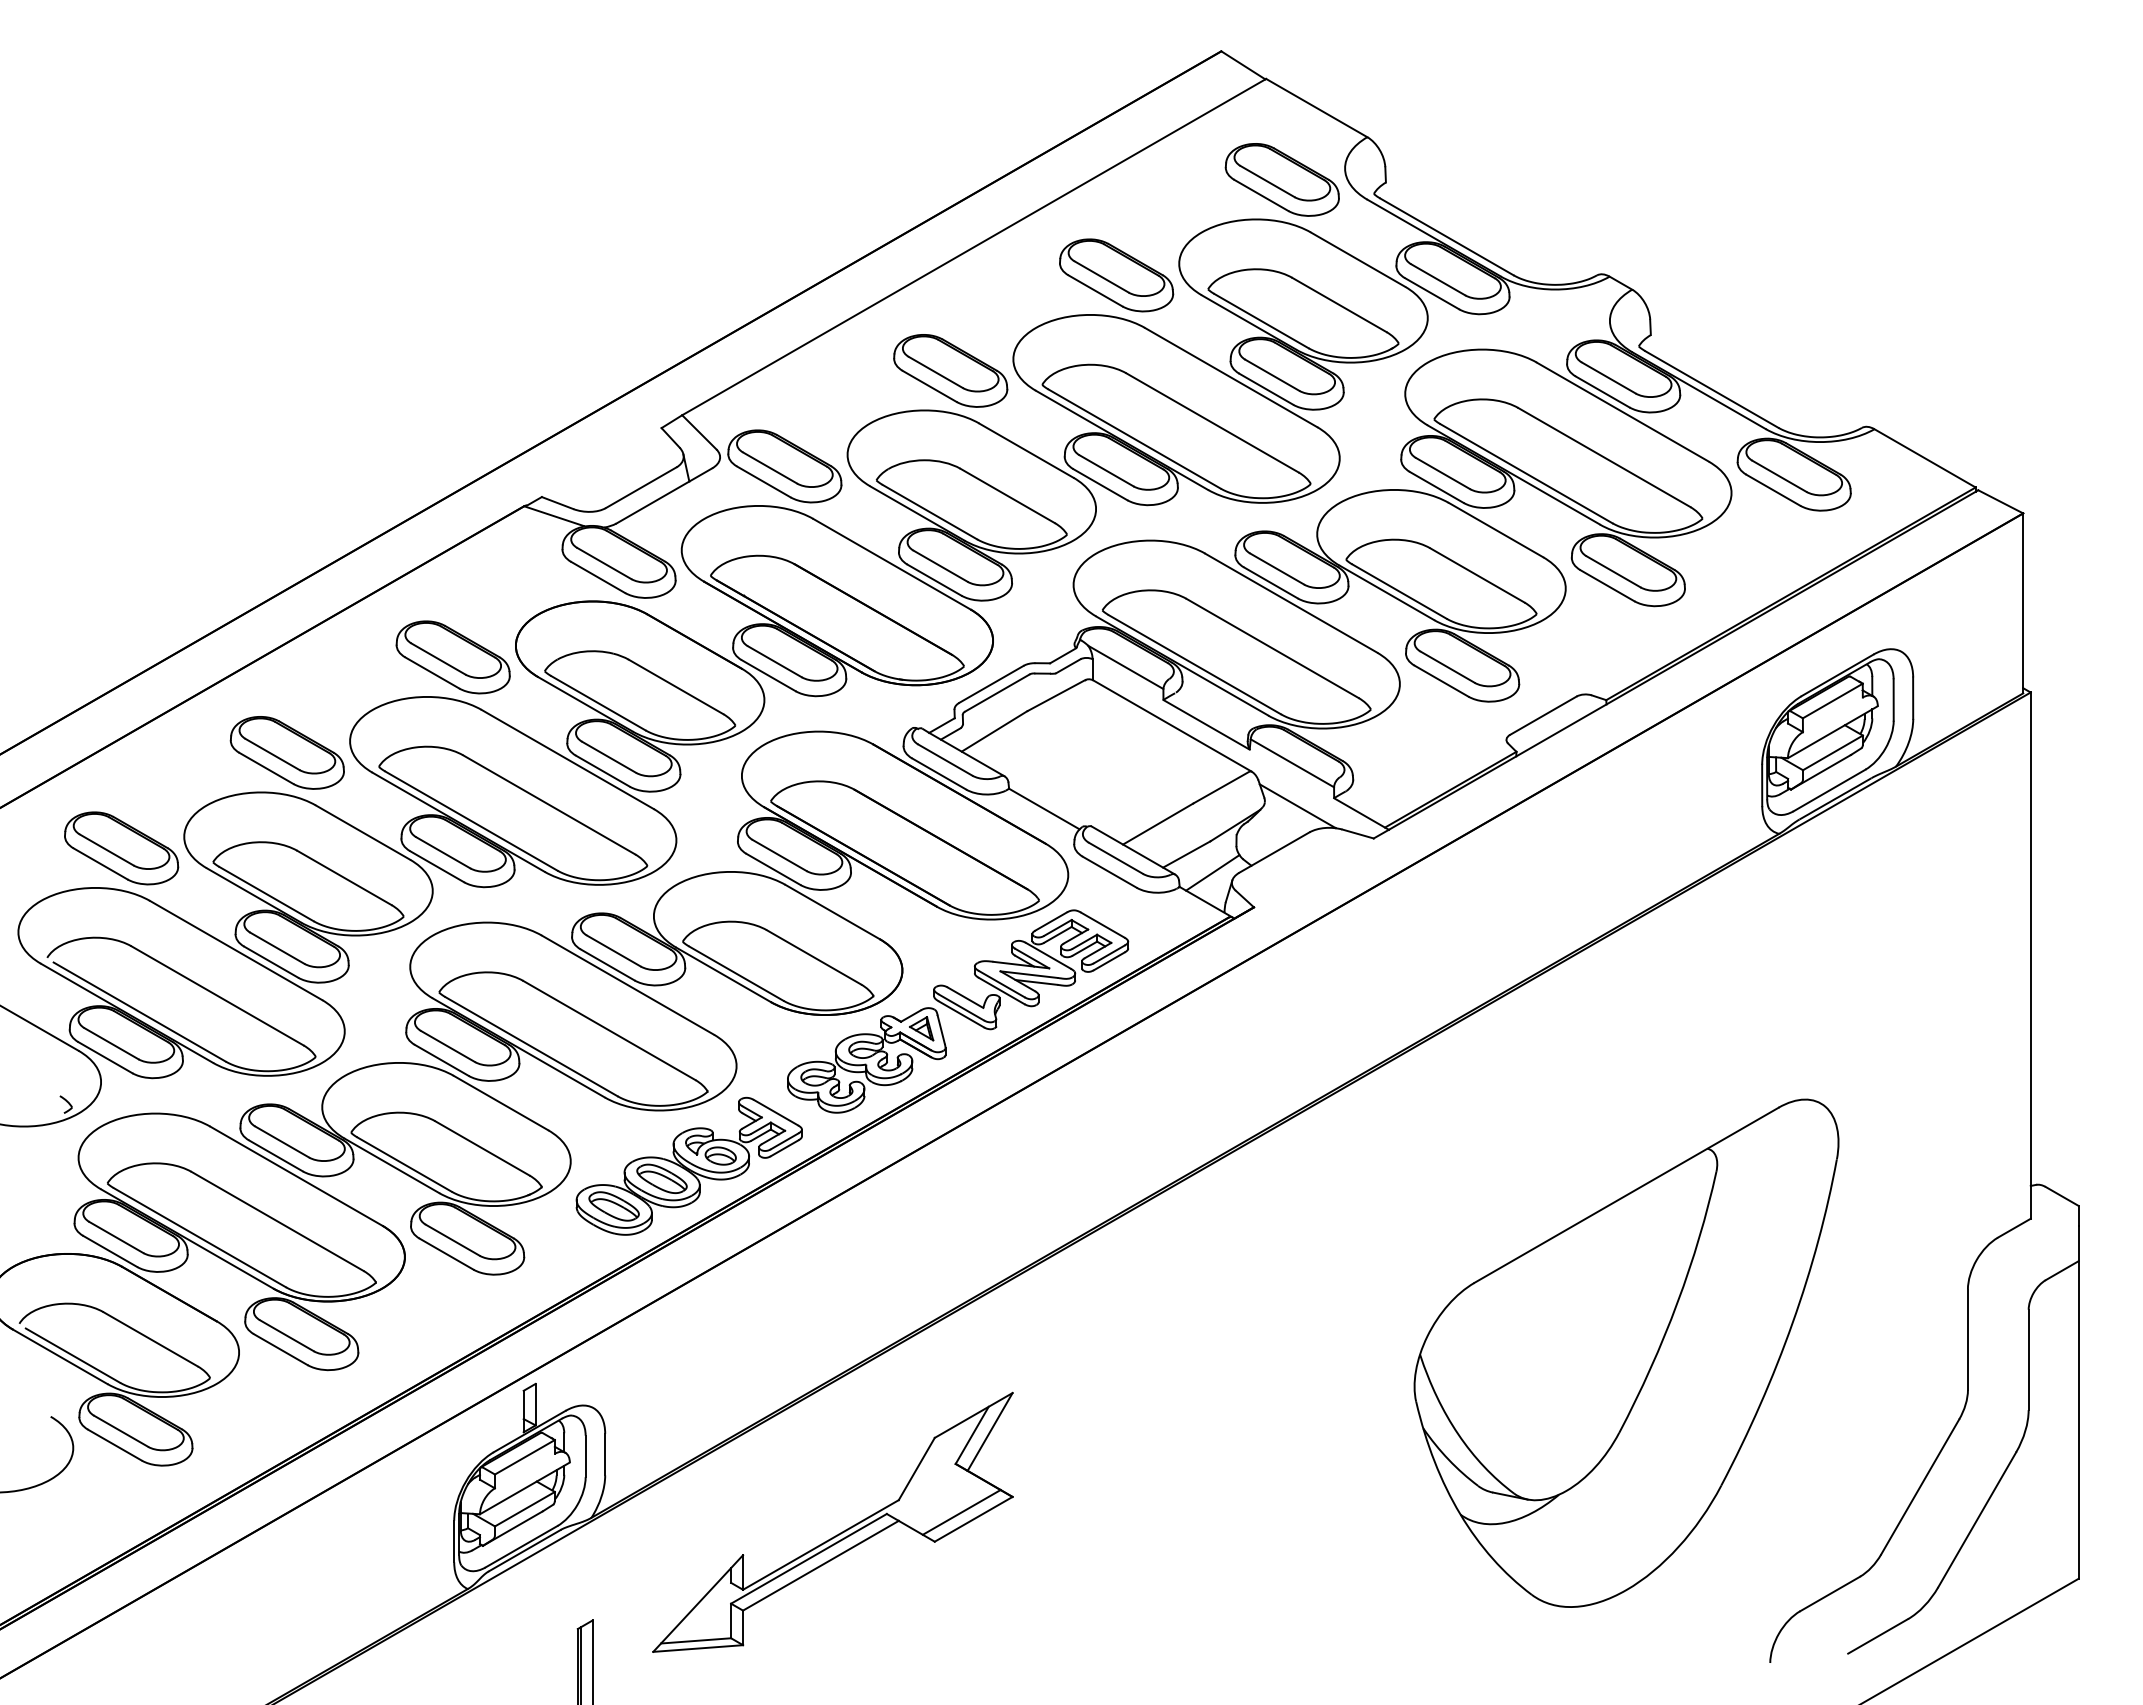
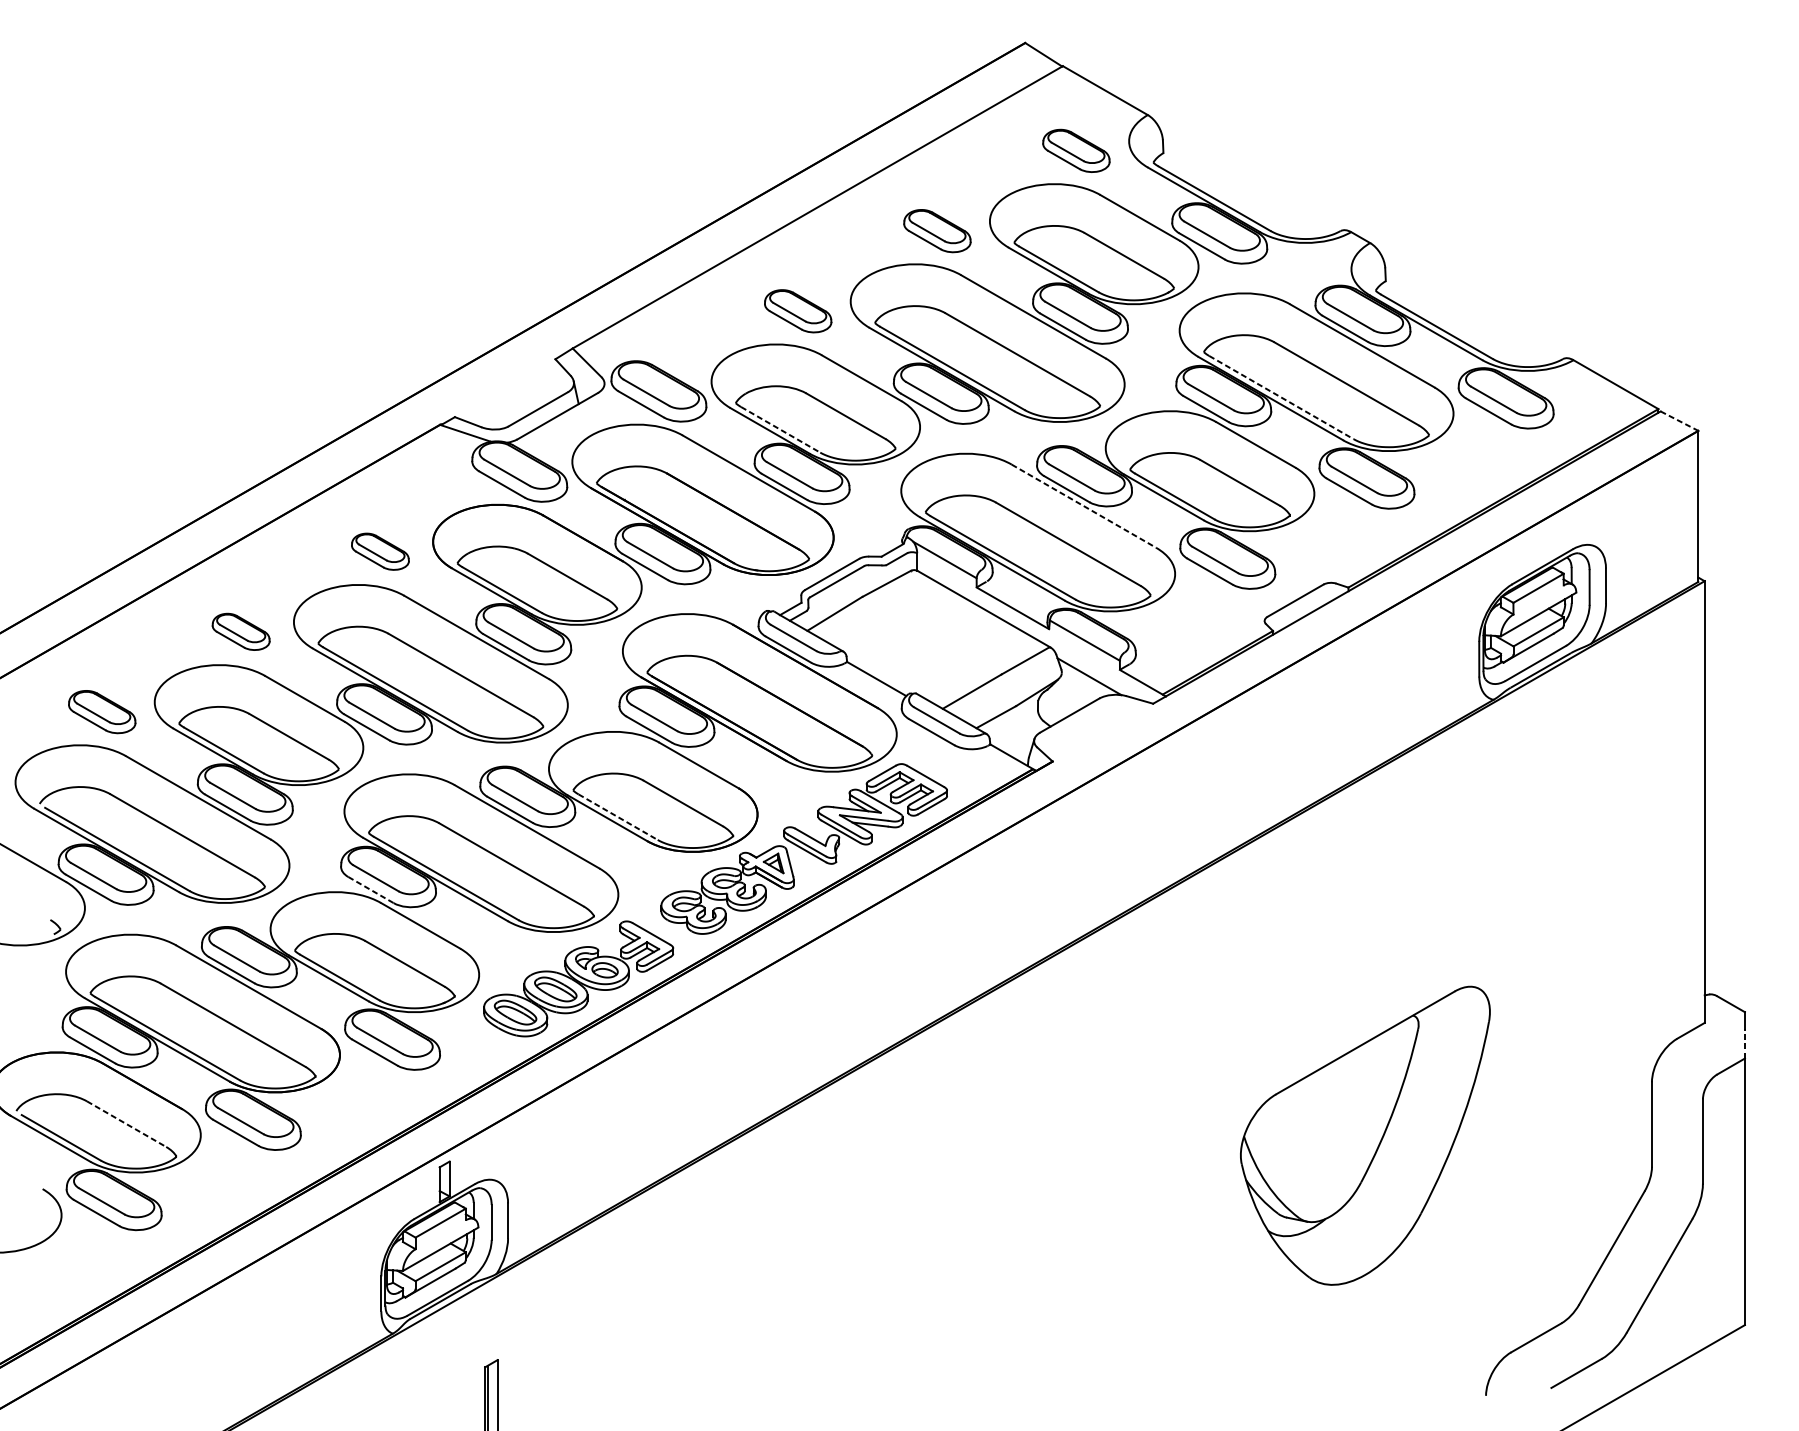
part: (1281, 179) -> (1075, 150), size x0.7
part: (1116, 275) -> (937, 231), size x0.7
part: (950, 370) -> (797, 310), size x0.7
line: (1526, 474) -> (1281, 398), solid -> dashed
line: (2001, 502) -> (1680, 421), solid -> dashed
line: (930, 512) -> (781, 430), solid -> dashed
line: (1291, 603) -> (1084, 506), solid -> dashed
part: (452, 657) -> (379, 551), size x0.6
part: (286, 752) -> (240, 631), size x0.6
part: (121, 848) -> (102, 712), size x0.7
line: (1212, 872) -> (1017, 732), removed
line: (736, 973) -> (618, 817), solid -> dashed
line: (442, 1060) -> (371, 890), solid -> dashed
line: (2078, 1243) -> (1744, 1043), solid -> dashed
line: (151, 1339) -> (127, 1124), solid -> dashed
part: (1626, 1352) -> (1365, 1135), size x0.7
part: (838, 1533) -> (703, 1287), removed

